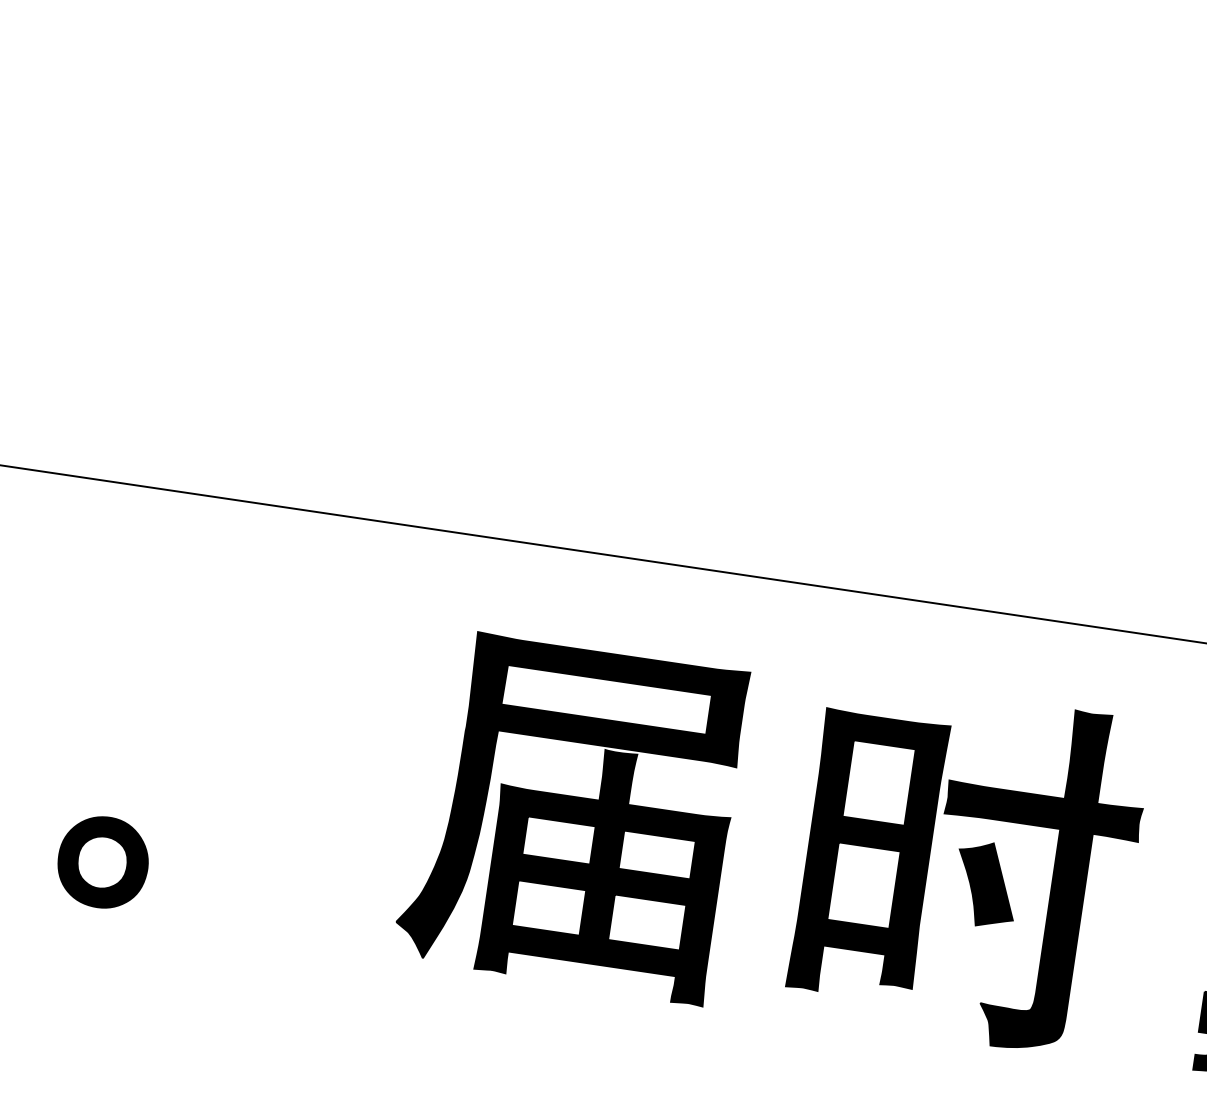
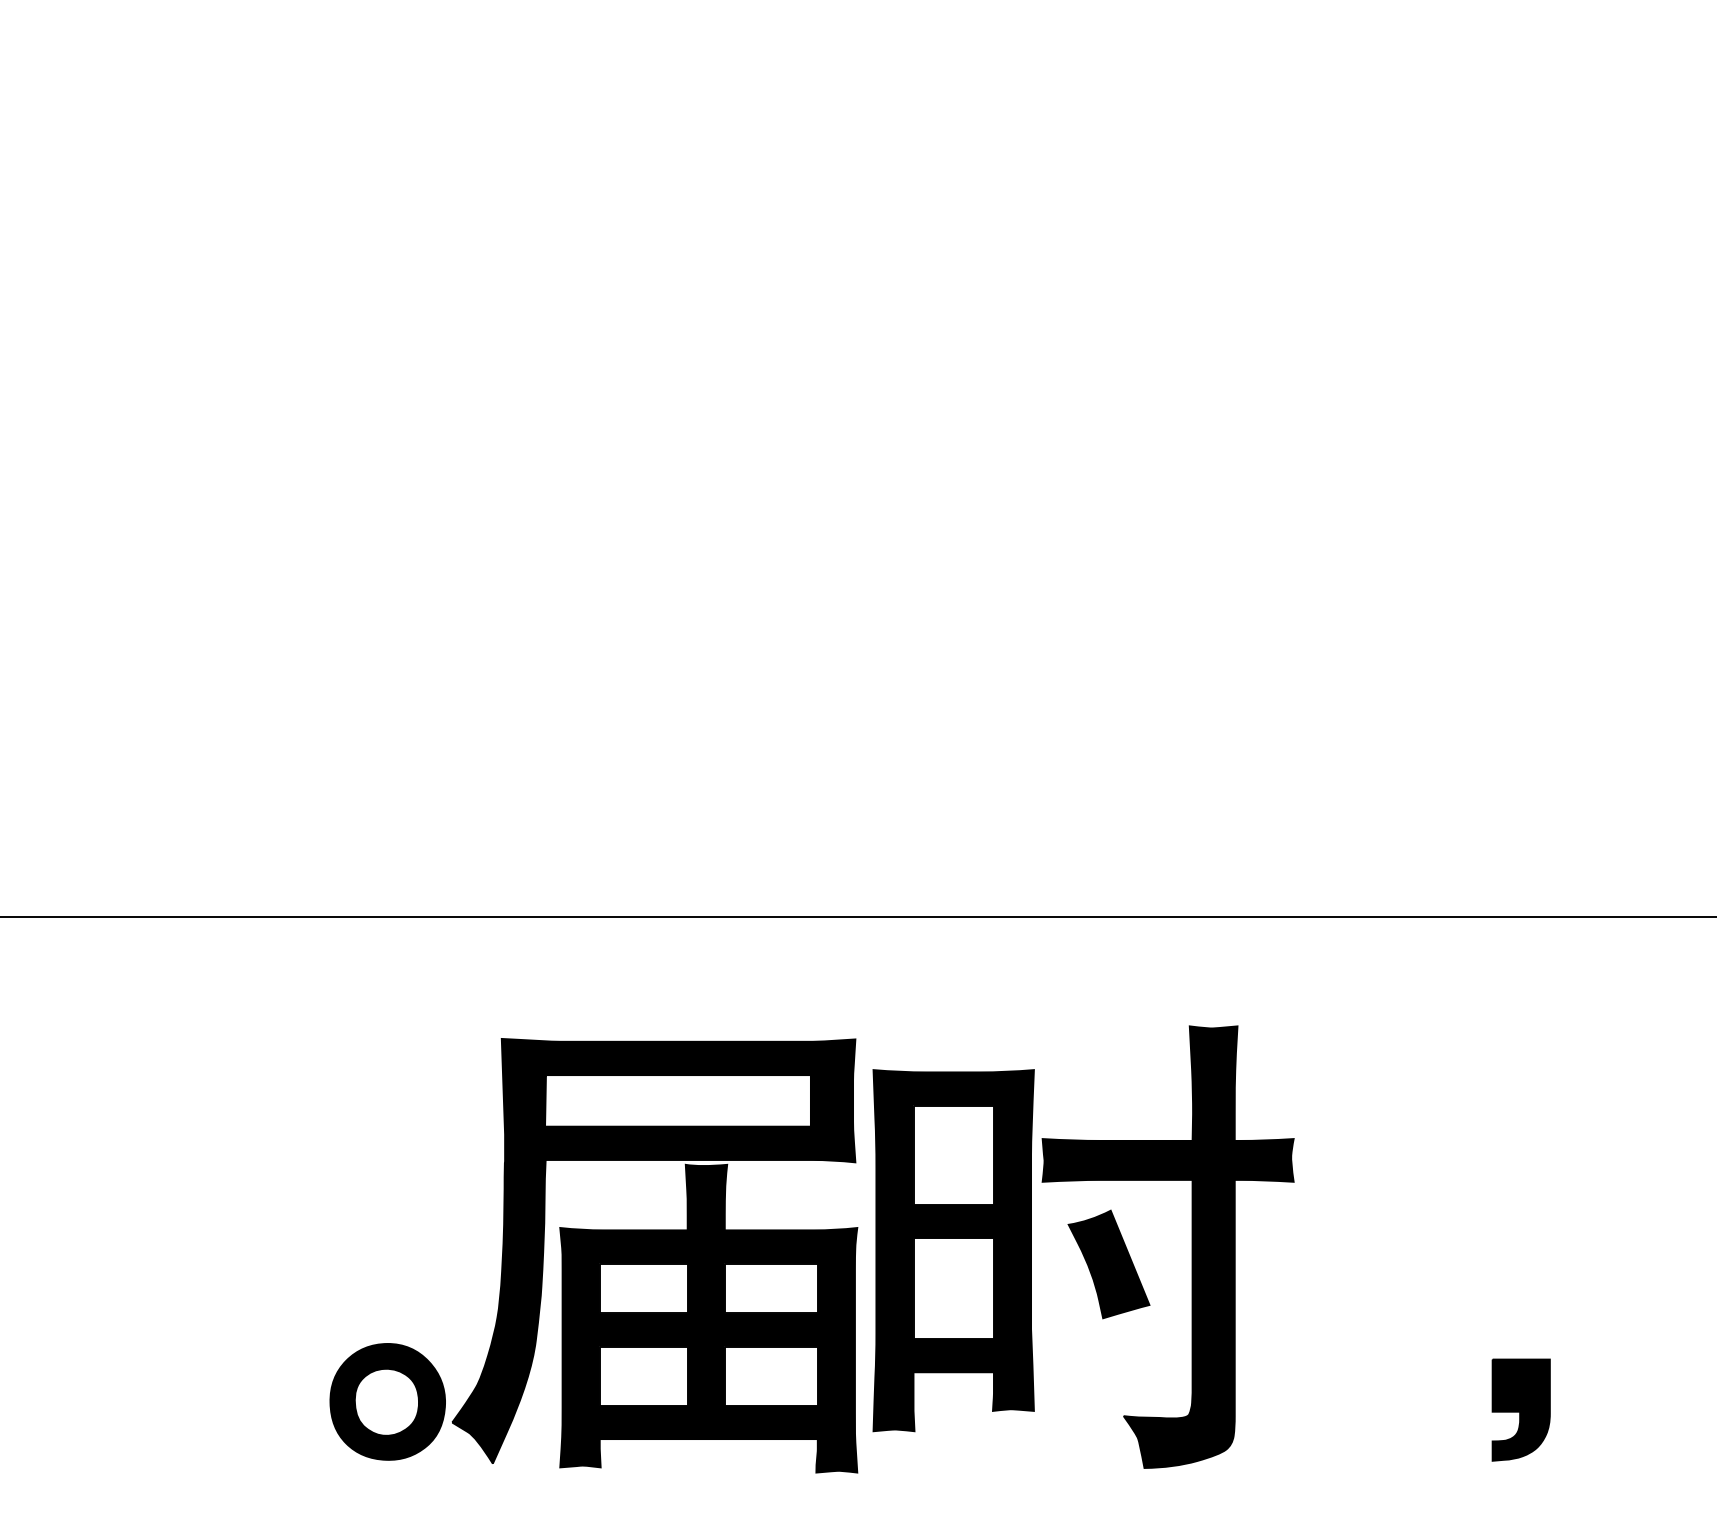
part: (103, 862) -> (387, 1401), moved
part: (968, 867) -> (1083, 1246), moved

